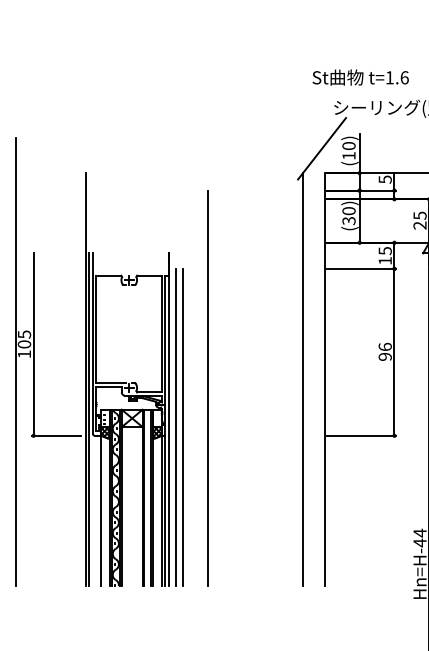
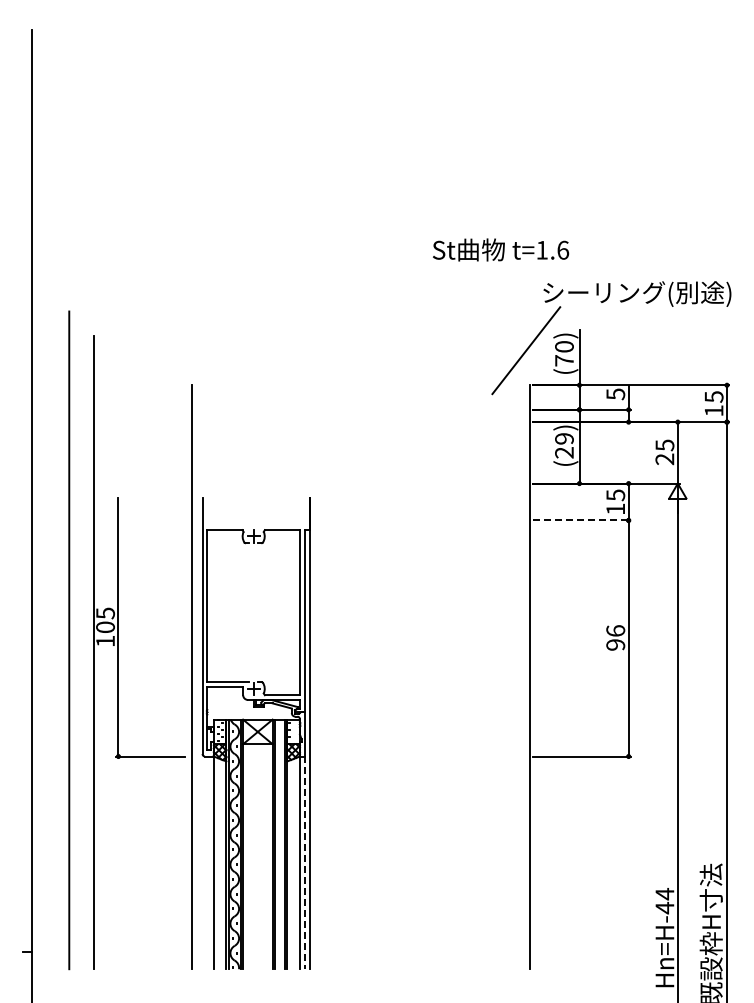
text: (361, 77) -> (501, 249), moved
text: (349, 155) -> (564, 360), (10) -> (70)
text: (349, 215) -> (564, 445), (30) -> (29)
line: (361, 268) -> (582, 520), solid -> dashed
line: (303, 379) -> (499, 677), removed
line: (207, 388) -> (364, 689), removed
line: (89, 419) -> (197, 733), removed
line: (176, 427) -> (320, 744), removed
line: (182, 427) -> (329, 744), removed
line: (165, 510) -> (304, 862), solid -> dashed

